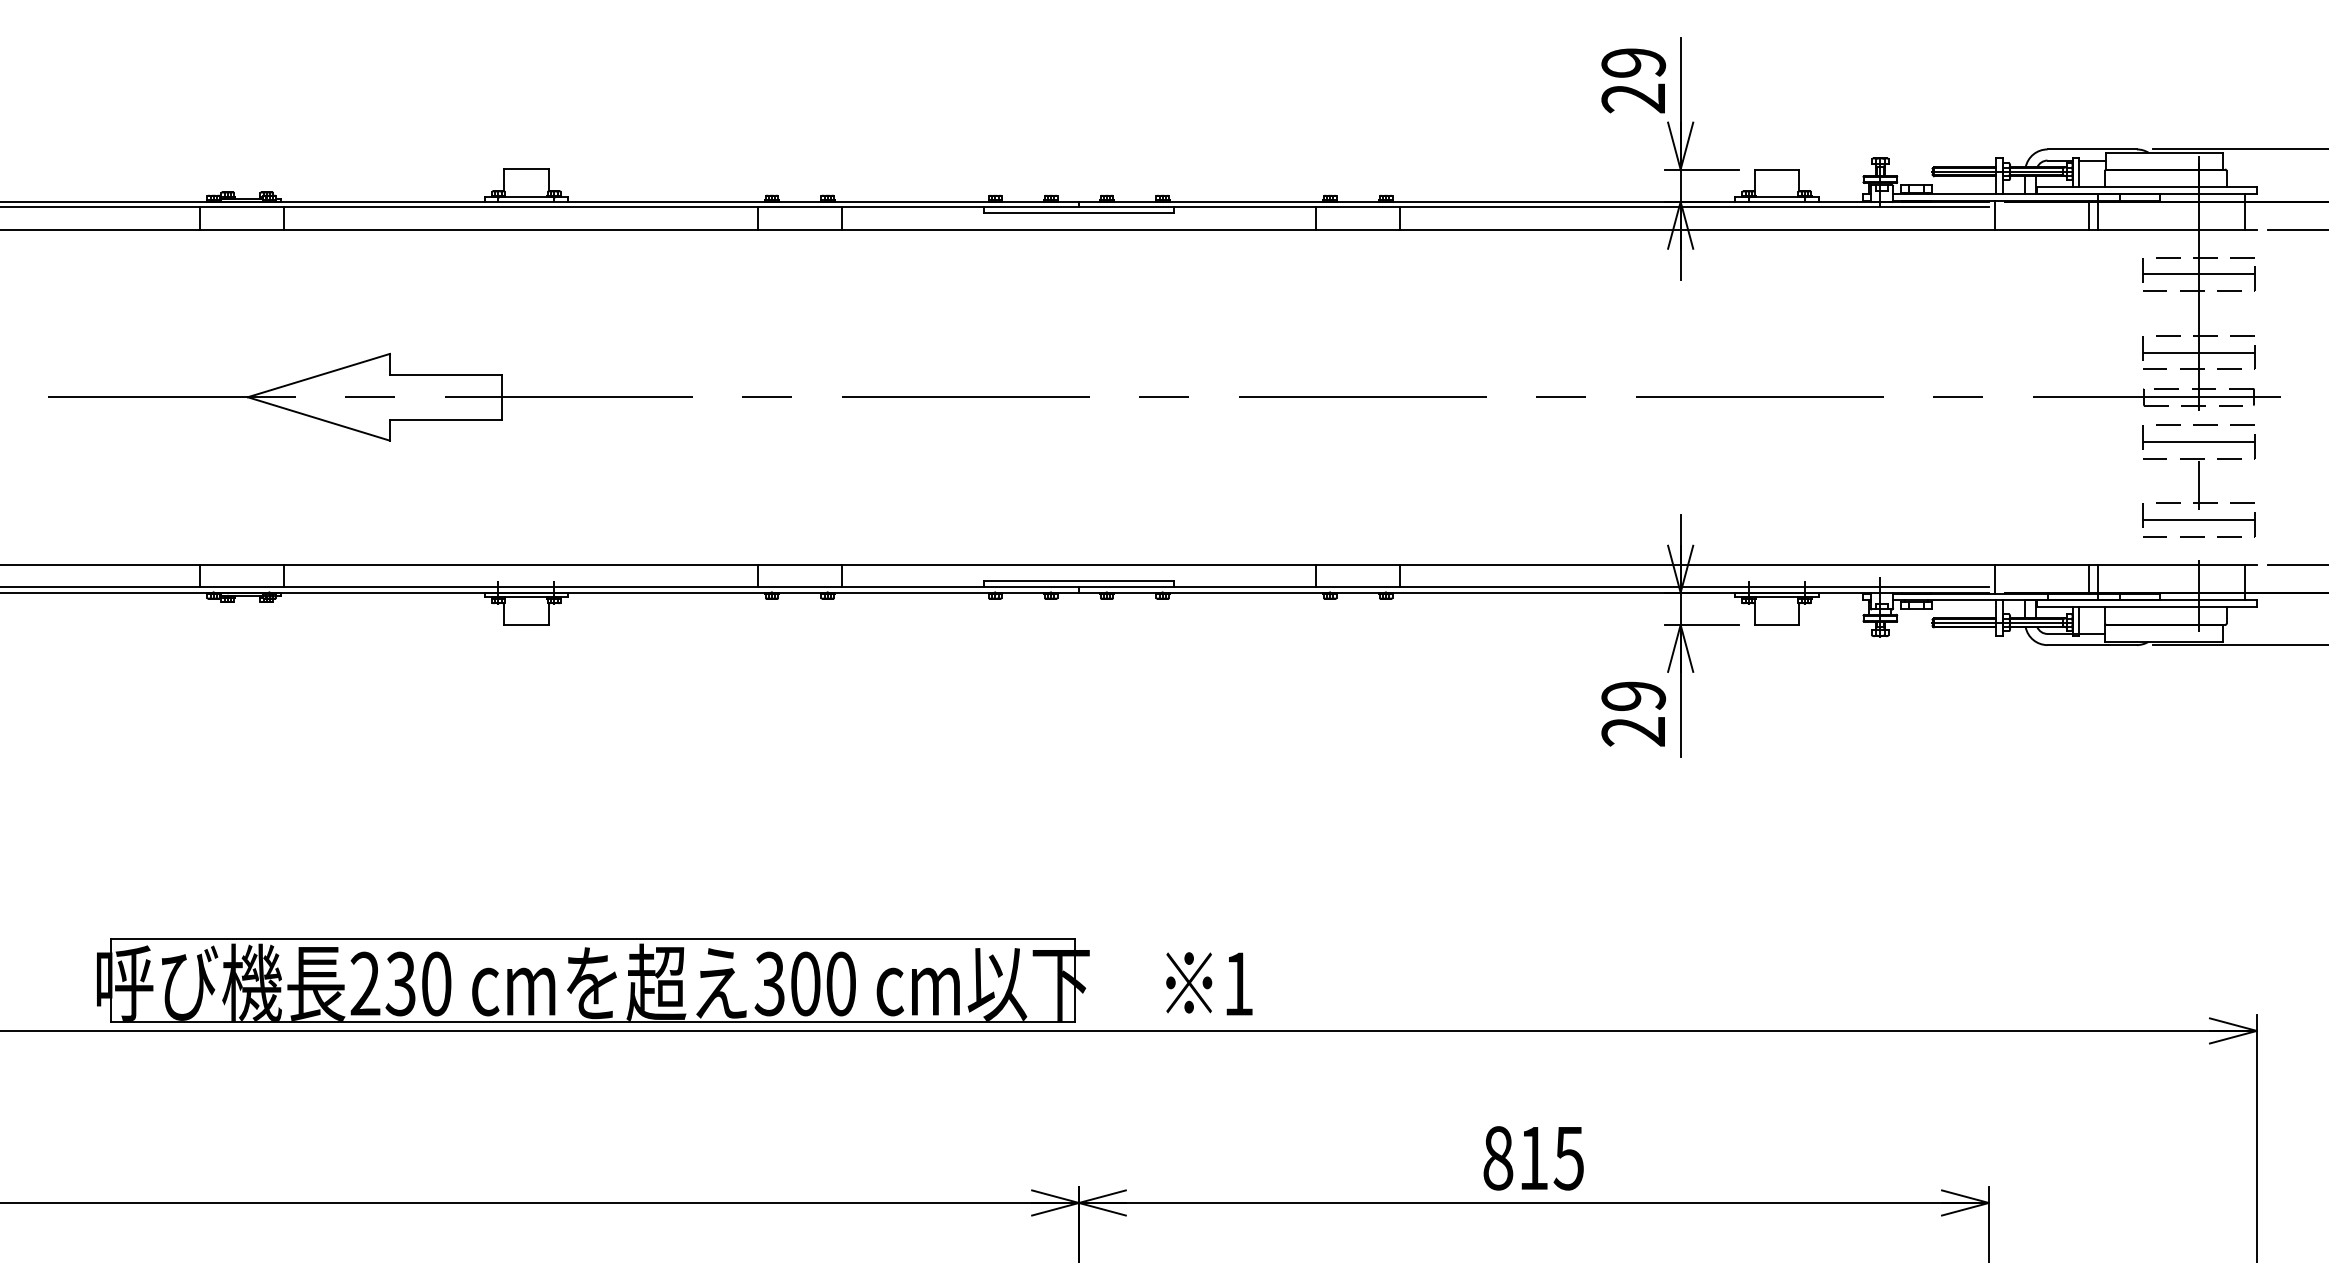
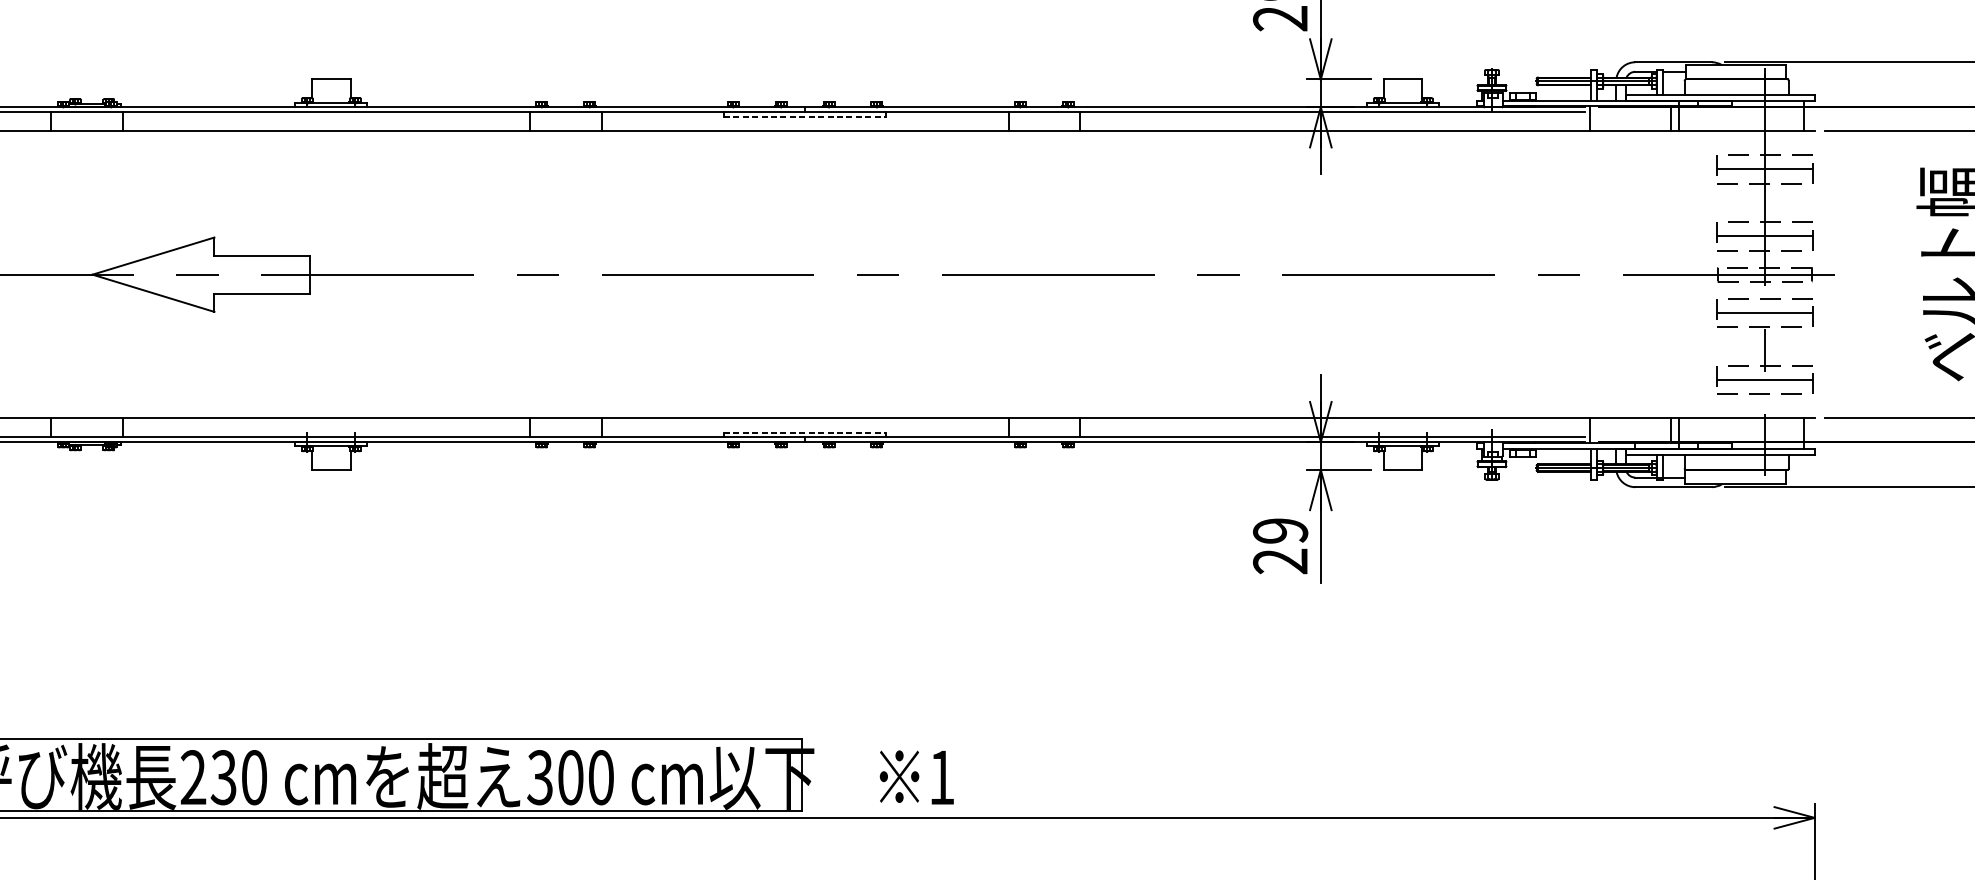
line: (1079, 213) -> (805, 117), solid -> dashed
line: (1079, 581) -> (805, 432), solid -> dashed

